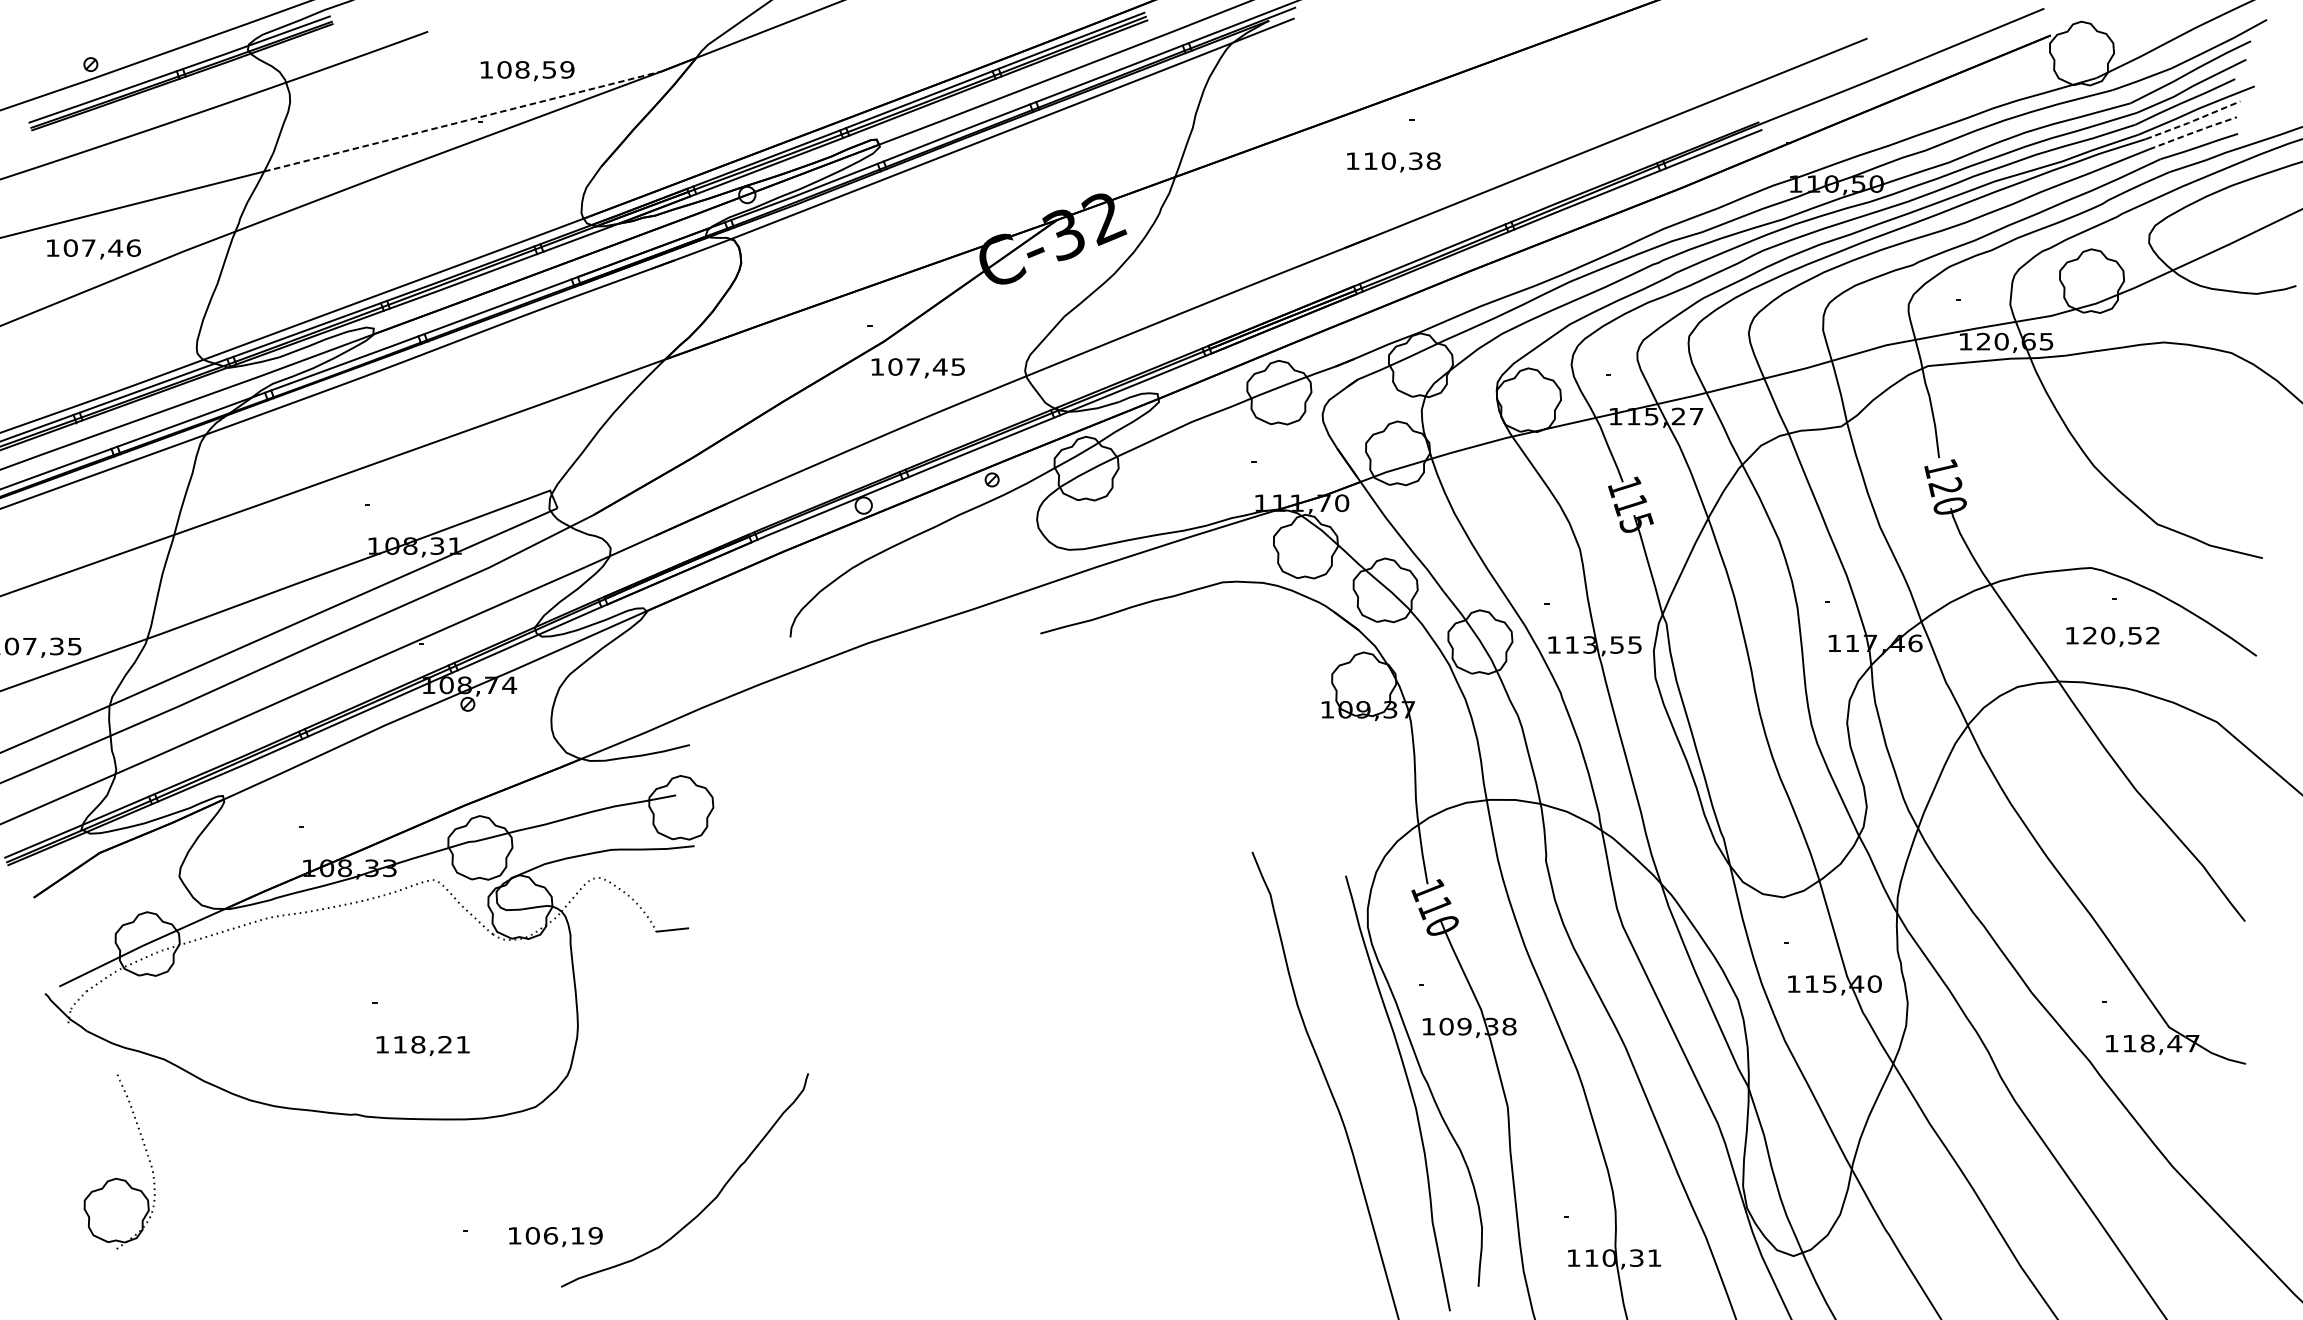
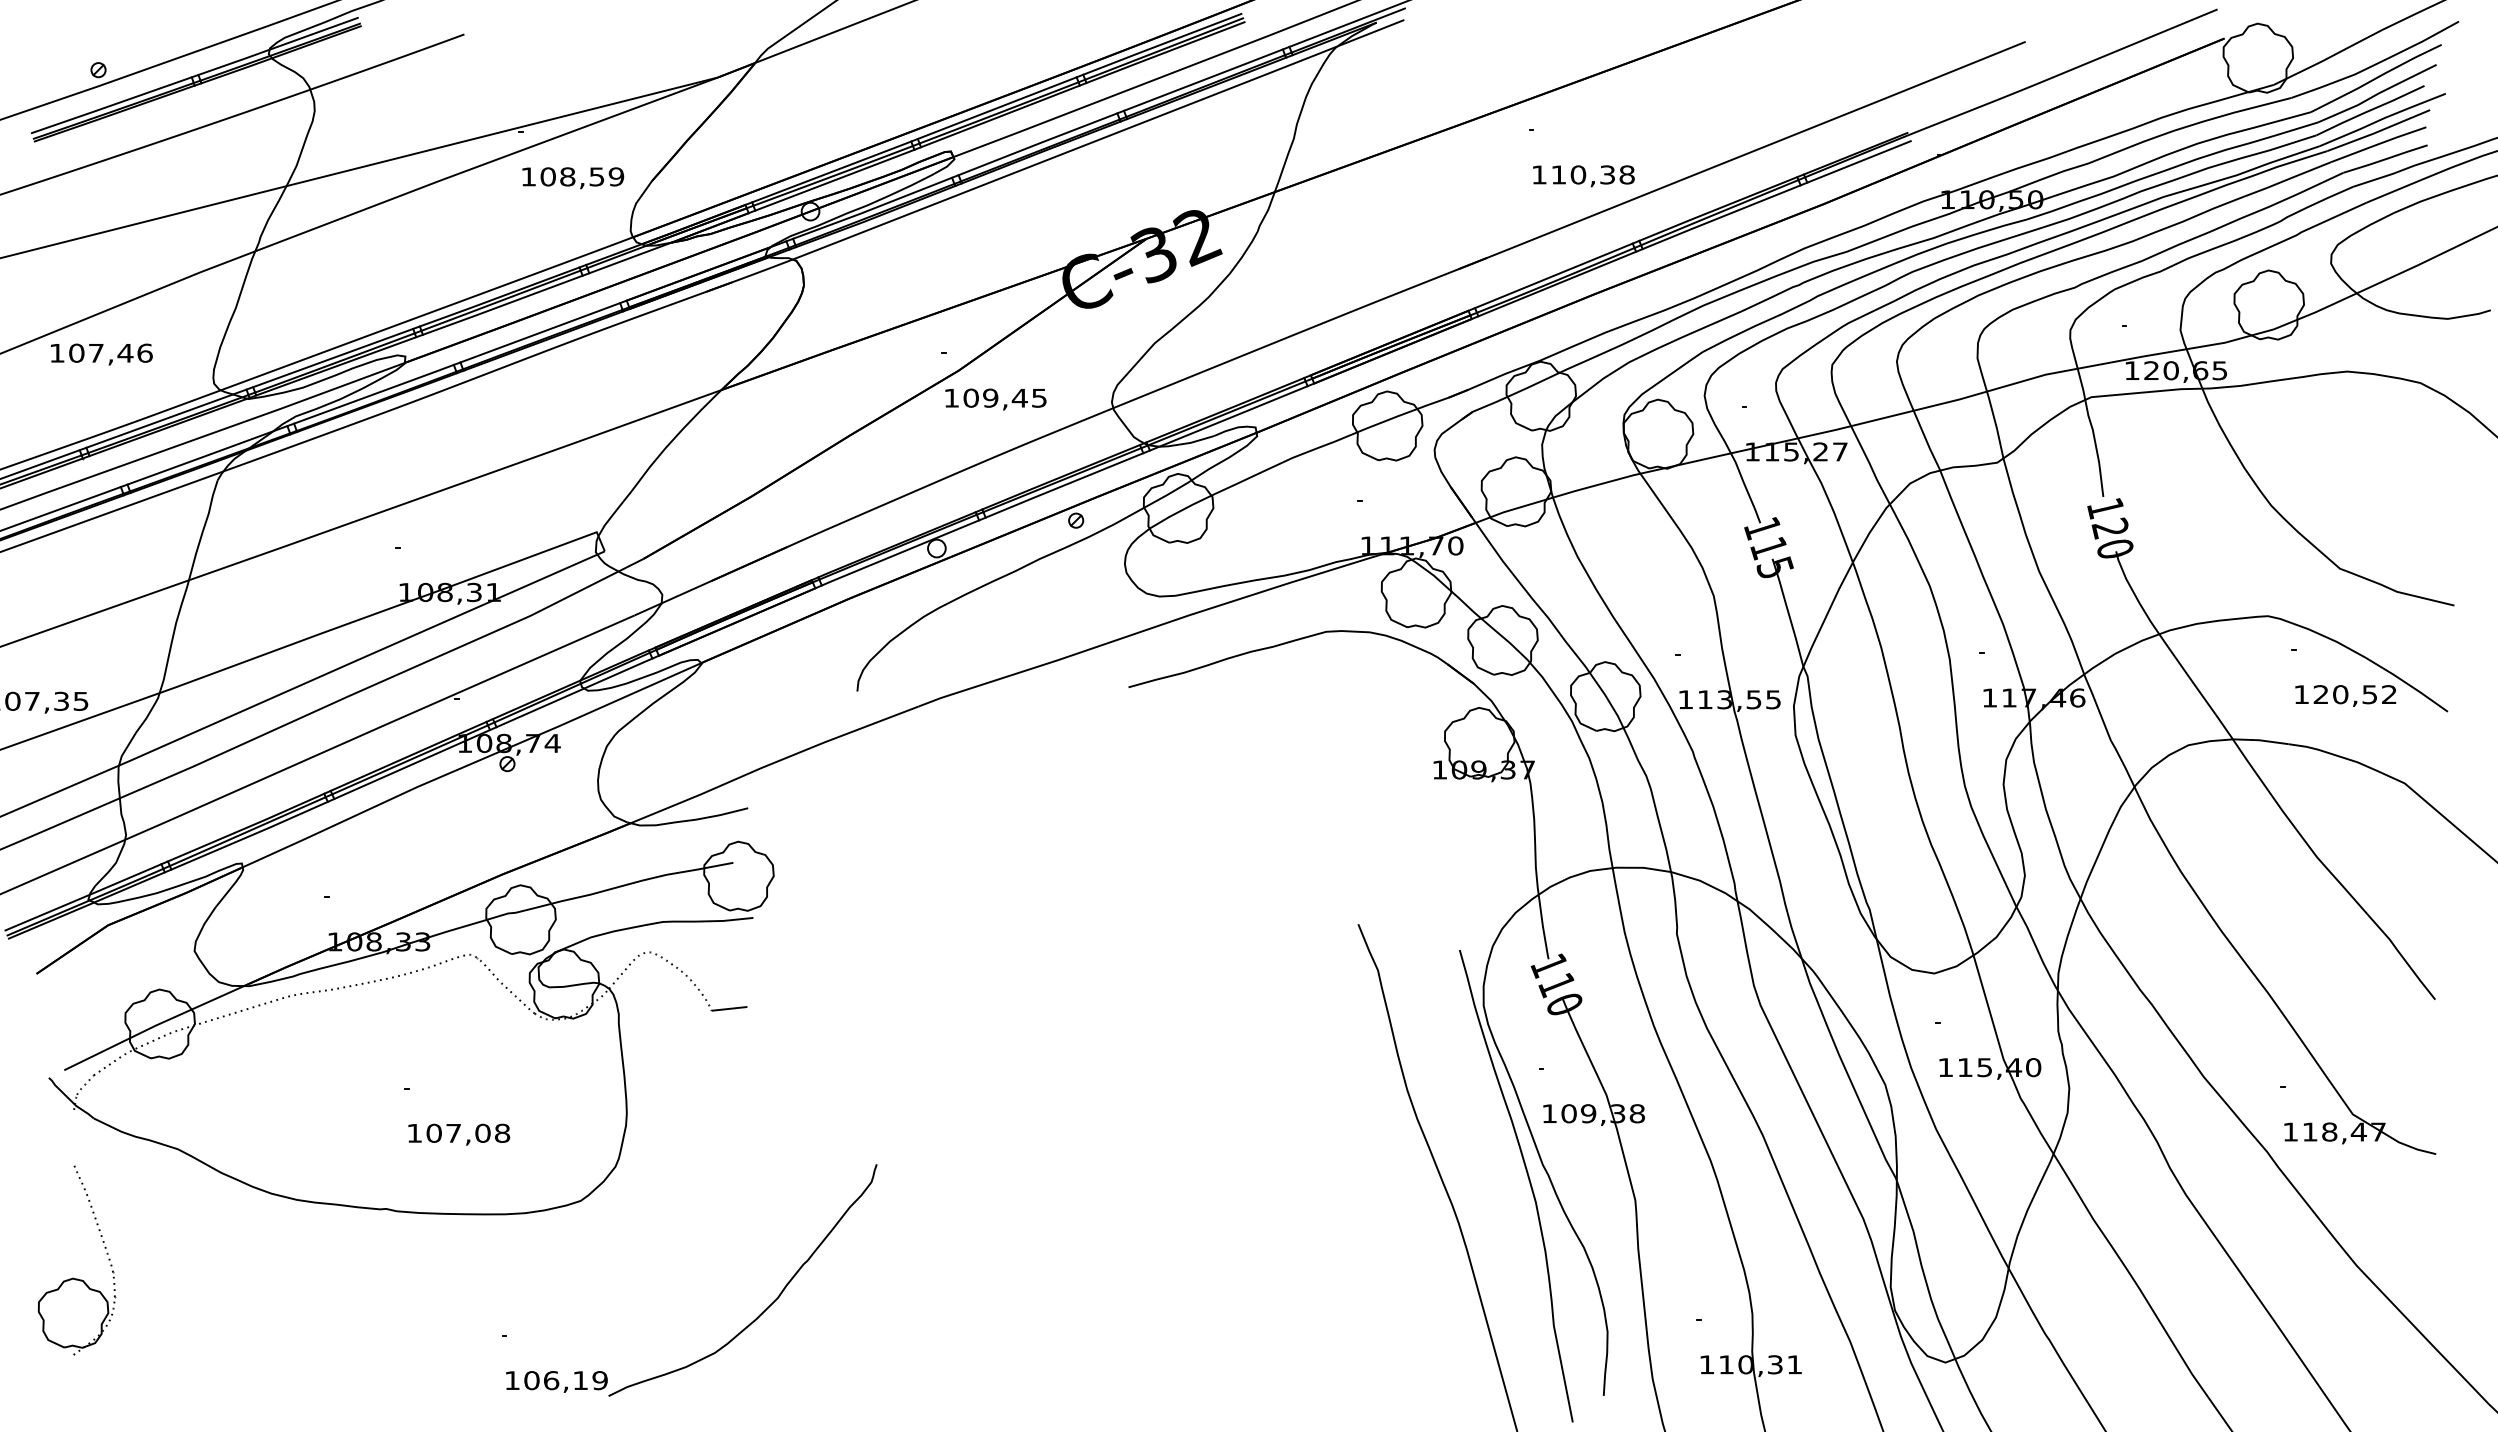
text: (527, 71) -> (573, 178), moved
line: (463, 121) -> (502, 131), dashed -> solid
line: (2193, 121) -> (2379, 131), dashed -> solid
line: (2192, 133) -> (2378, 144), dashed -> solid
text: (1393, 162) -> (1583, 176), moved
text: (93, 249) -> (101, 354), moved
text: (913, 366) -> (990, 397), 107,45 -> 109,45
text: (2112, 636) -> (2345, 695), moved
text: (431, 1043) -> (468, 1132), 118,21 -> 107,08
part: (116, 1177) -> (73, 1277), moved
text: (555, 1236) -> (556, 1381), moved

